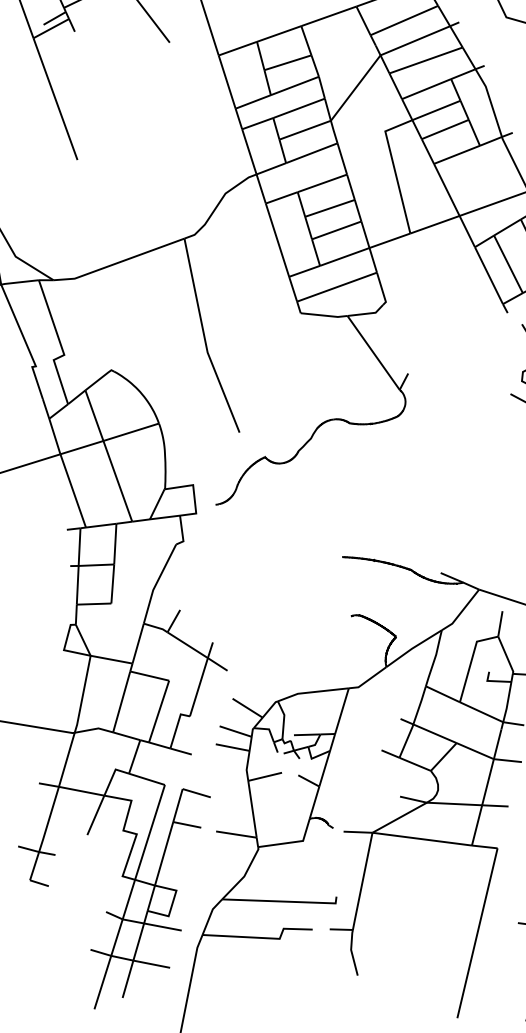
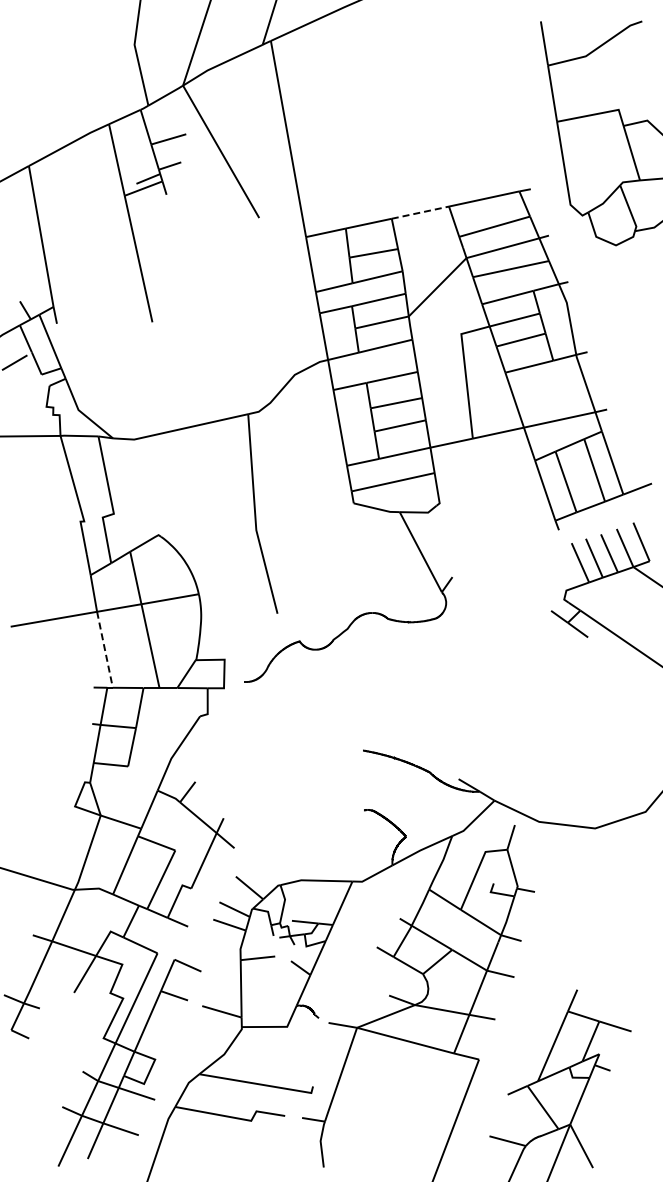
line: (328, 16) -> (420, 212), solid -> dashed
line: (72, 490) -> (104, 649), solid -> dashed

